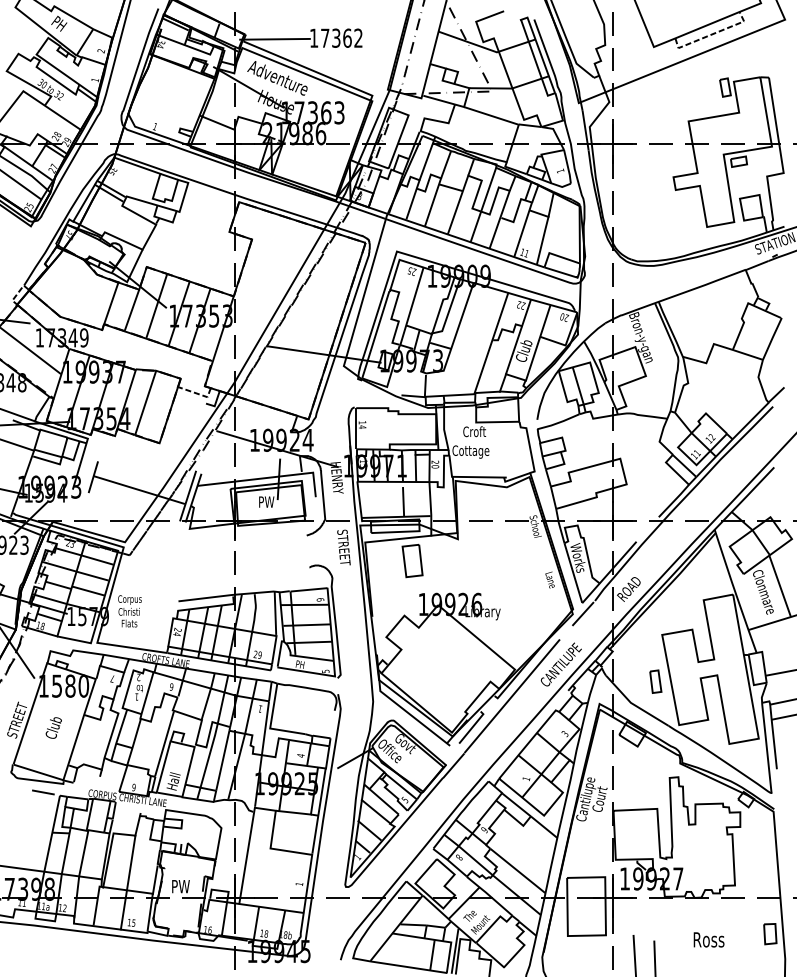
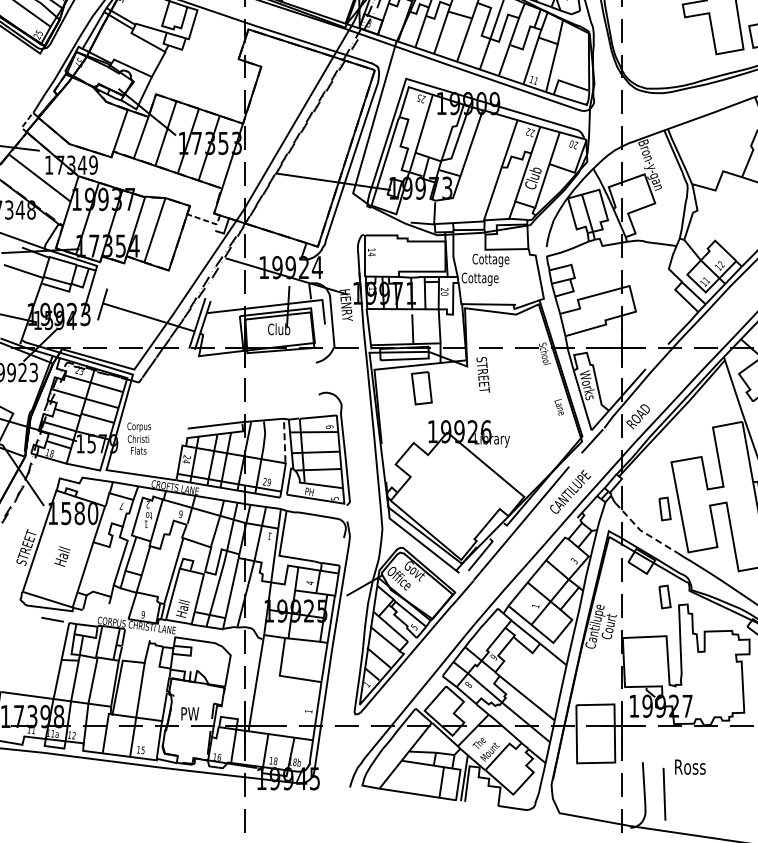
text: (485, 432) -> (494, 259), Croft -> Cottage
text: (269, 501) -> (278, 328), PW -> Club
text: (343, 547) -> (482, 374), moved
line: (275, 613) -> (284, 440), solid -> dashed
line: (633, 704) -> (642, 531), solid -> dashed
text: (53, 728) -> (62, 555), Club -> Hall
part: (655, 769) -> (664, 596), added
text: (708, 939) -> (689, 766), moved

